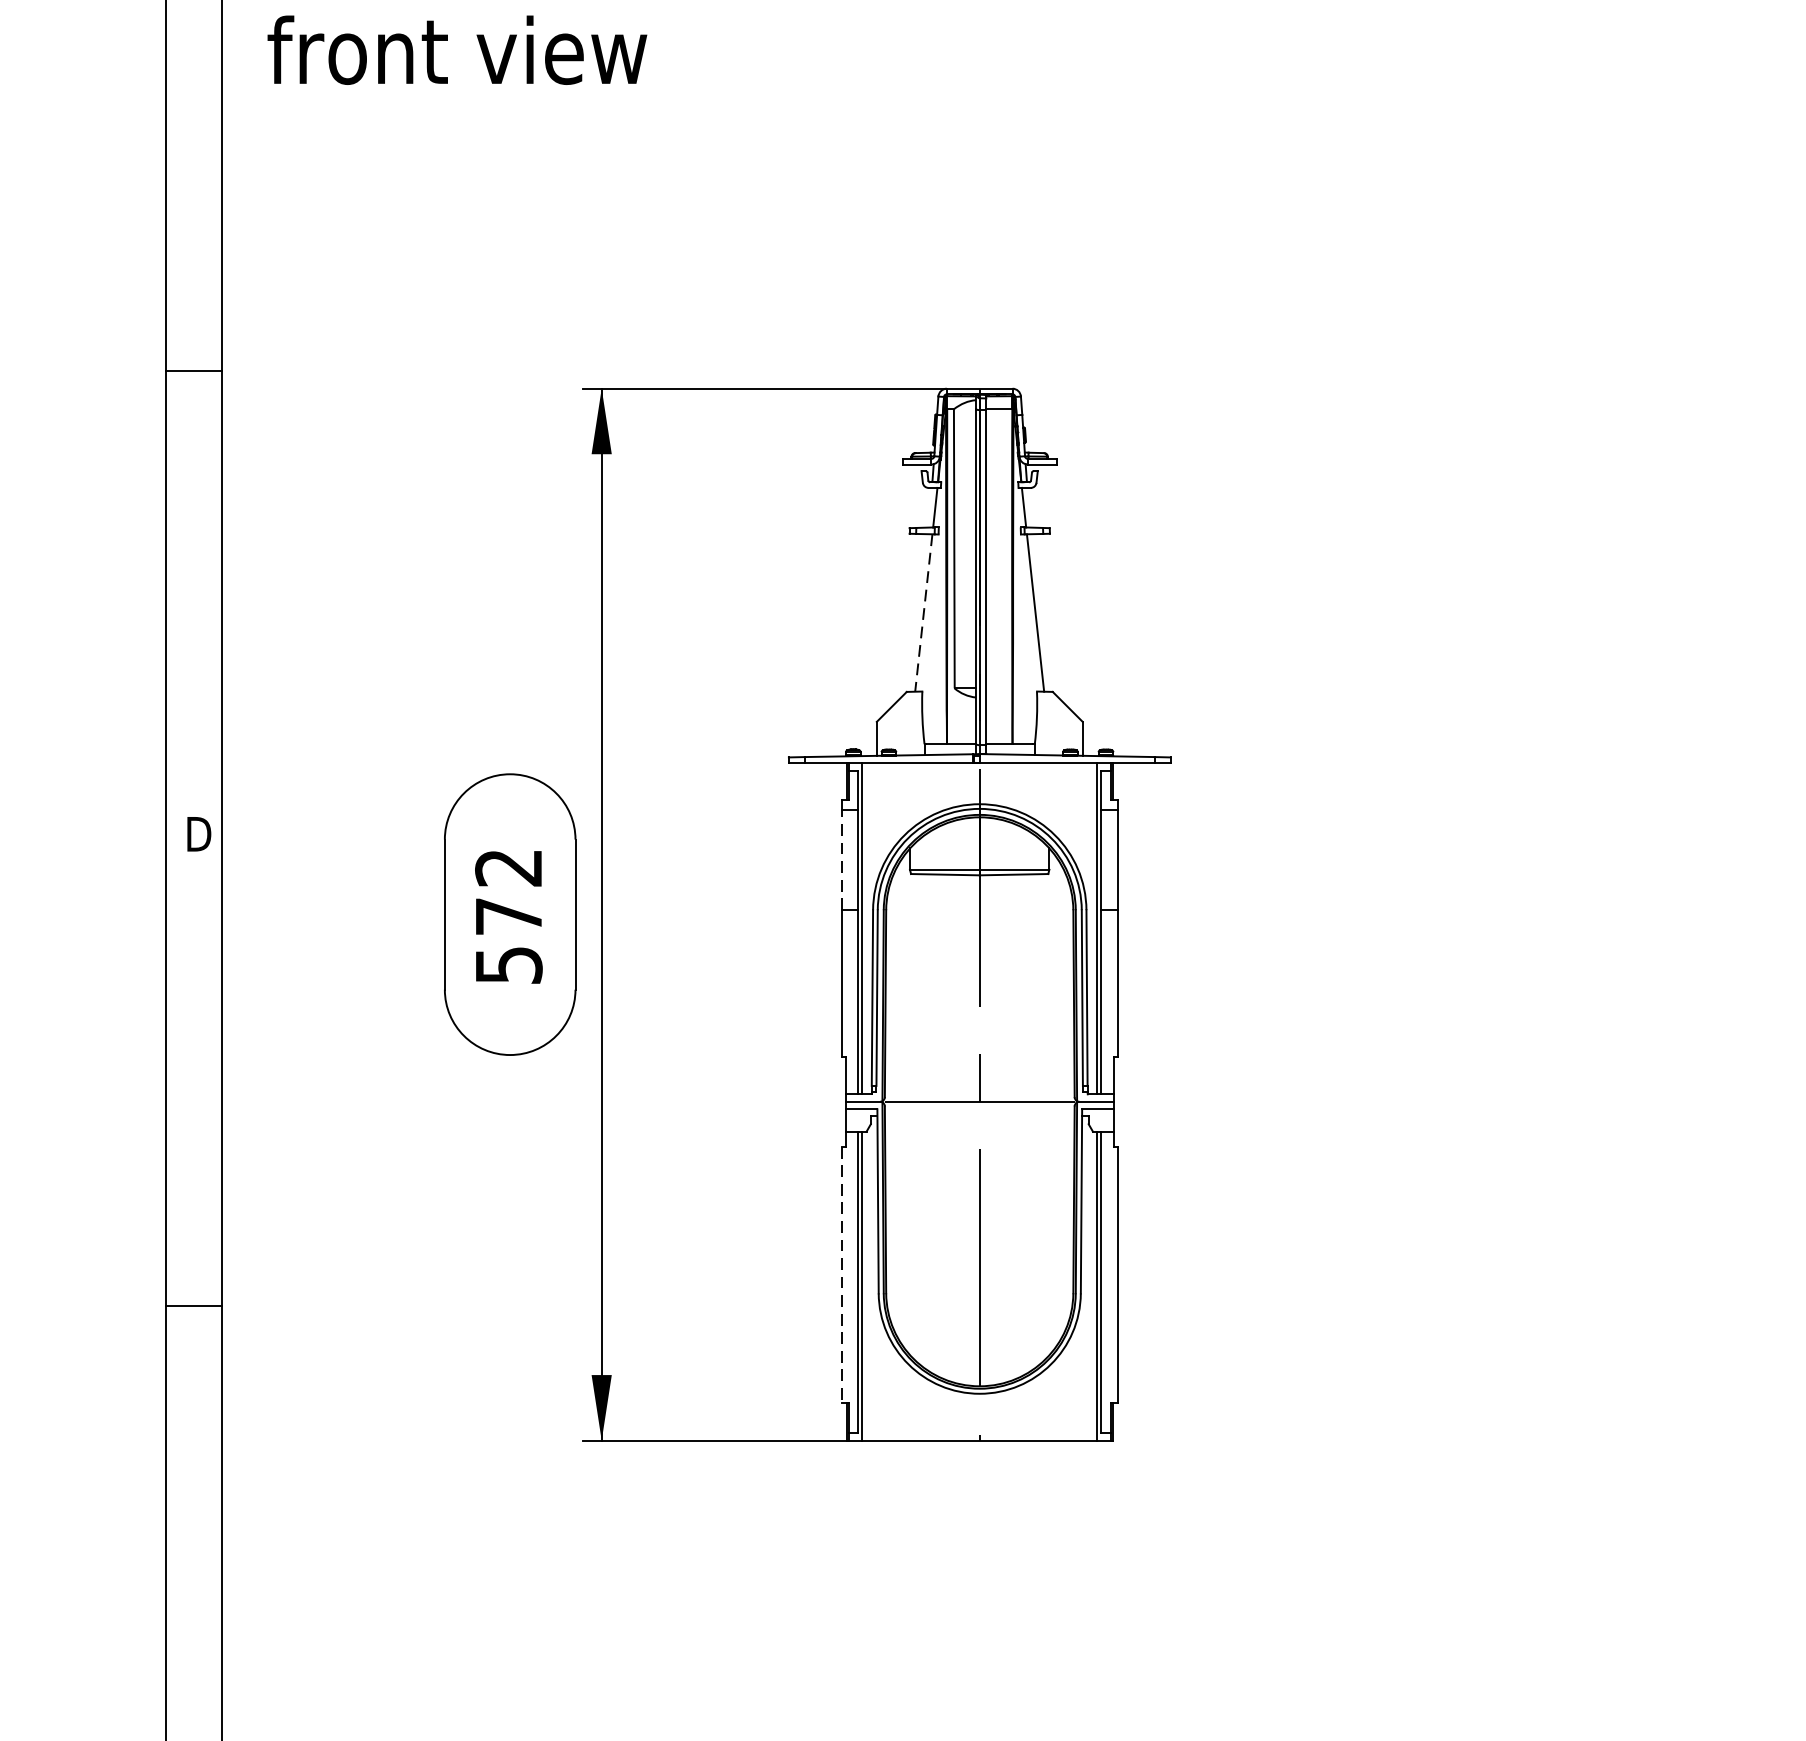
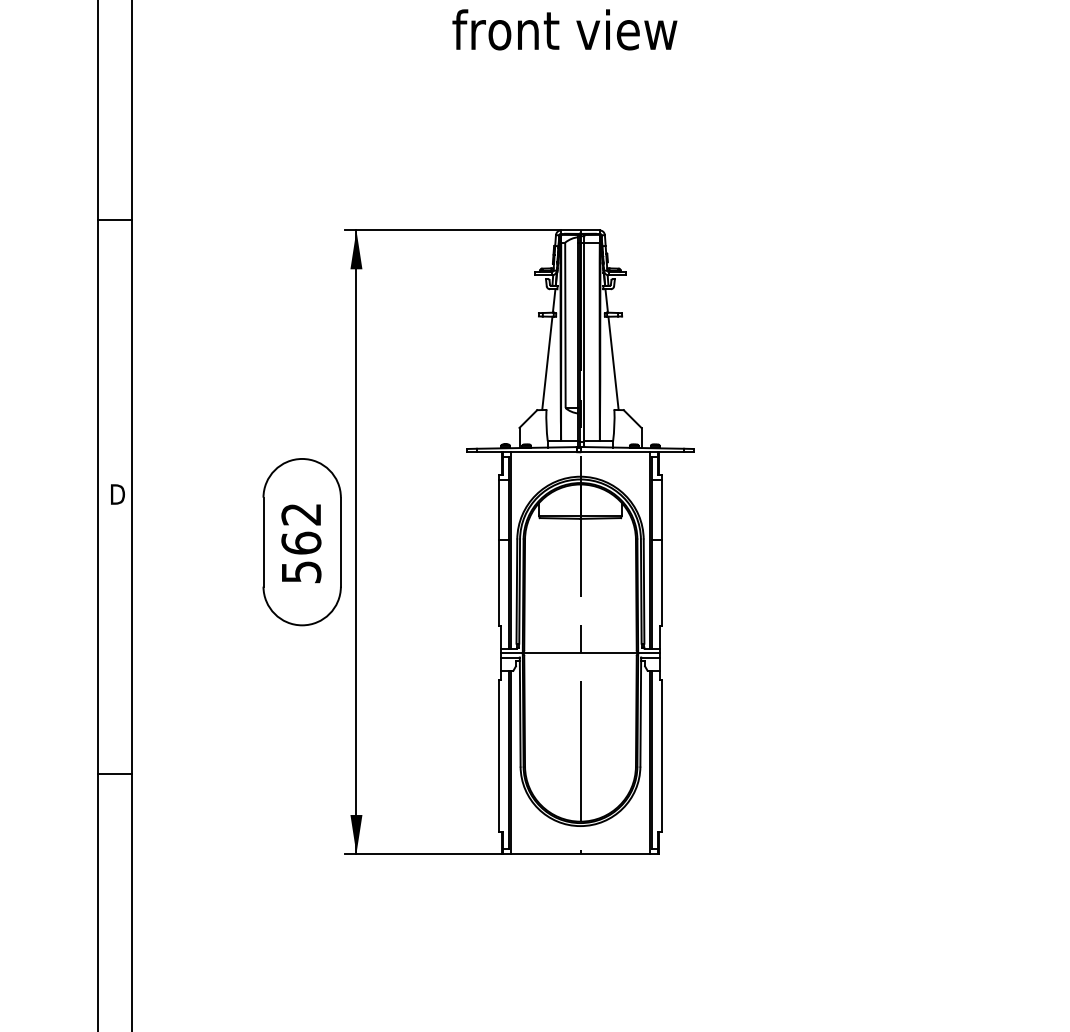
text: (456, 49) -> (564, 29), moved
line: (924, 613) -> (547, 363), dashed -> solid
line: (841, 859) -> (498, 509), dashed -> solid
text: (508, 915) -> (301, 542), 572 -> 562
line: (841, 1274) -> (498, 755), dashed -> solid

